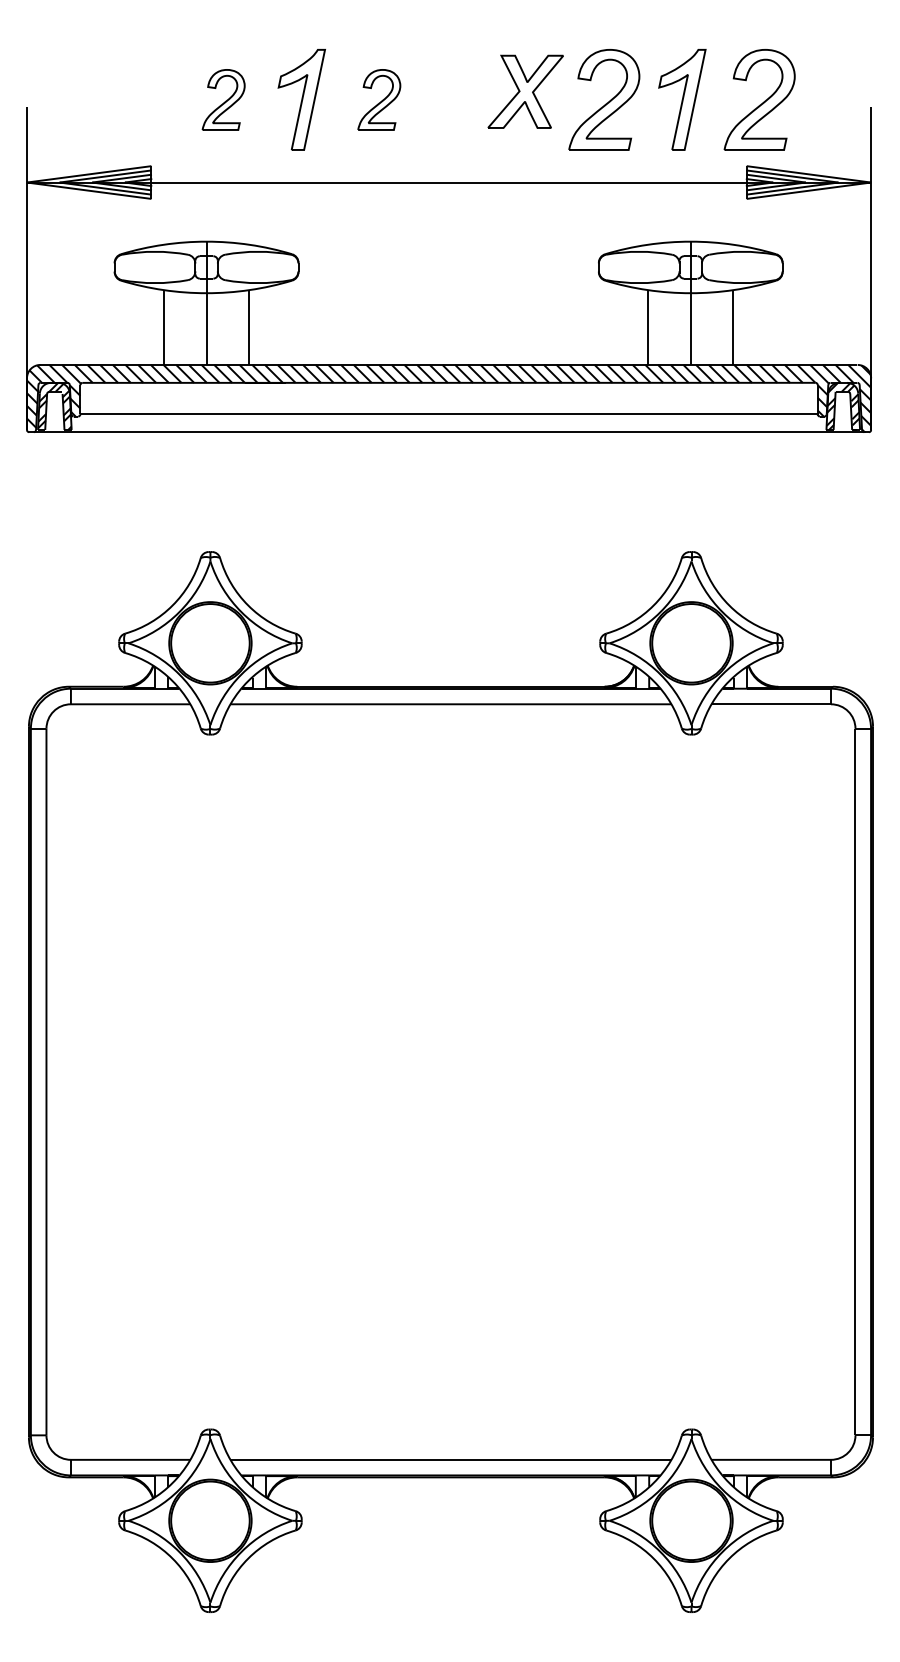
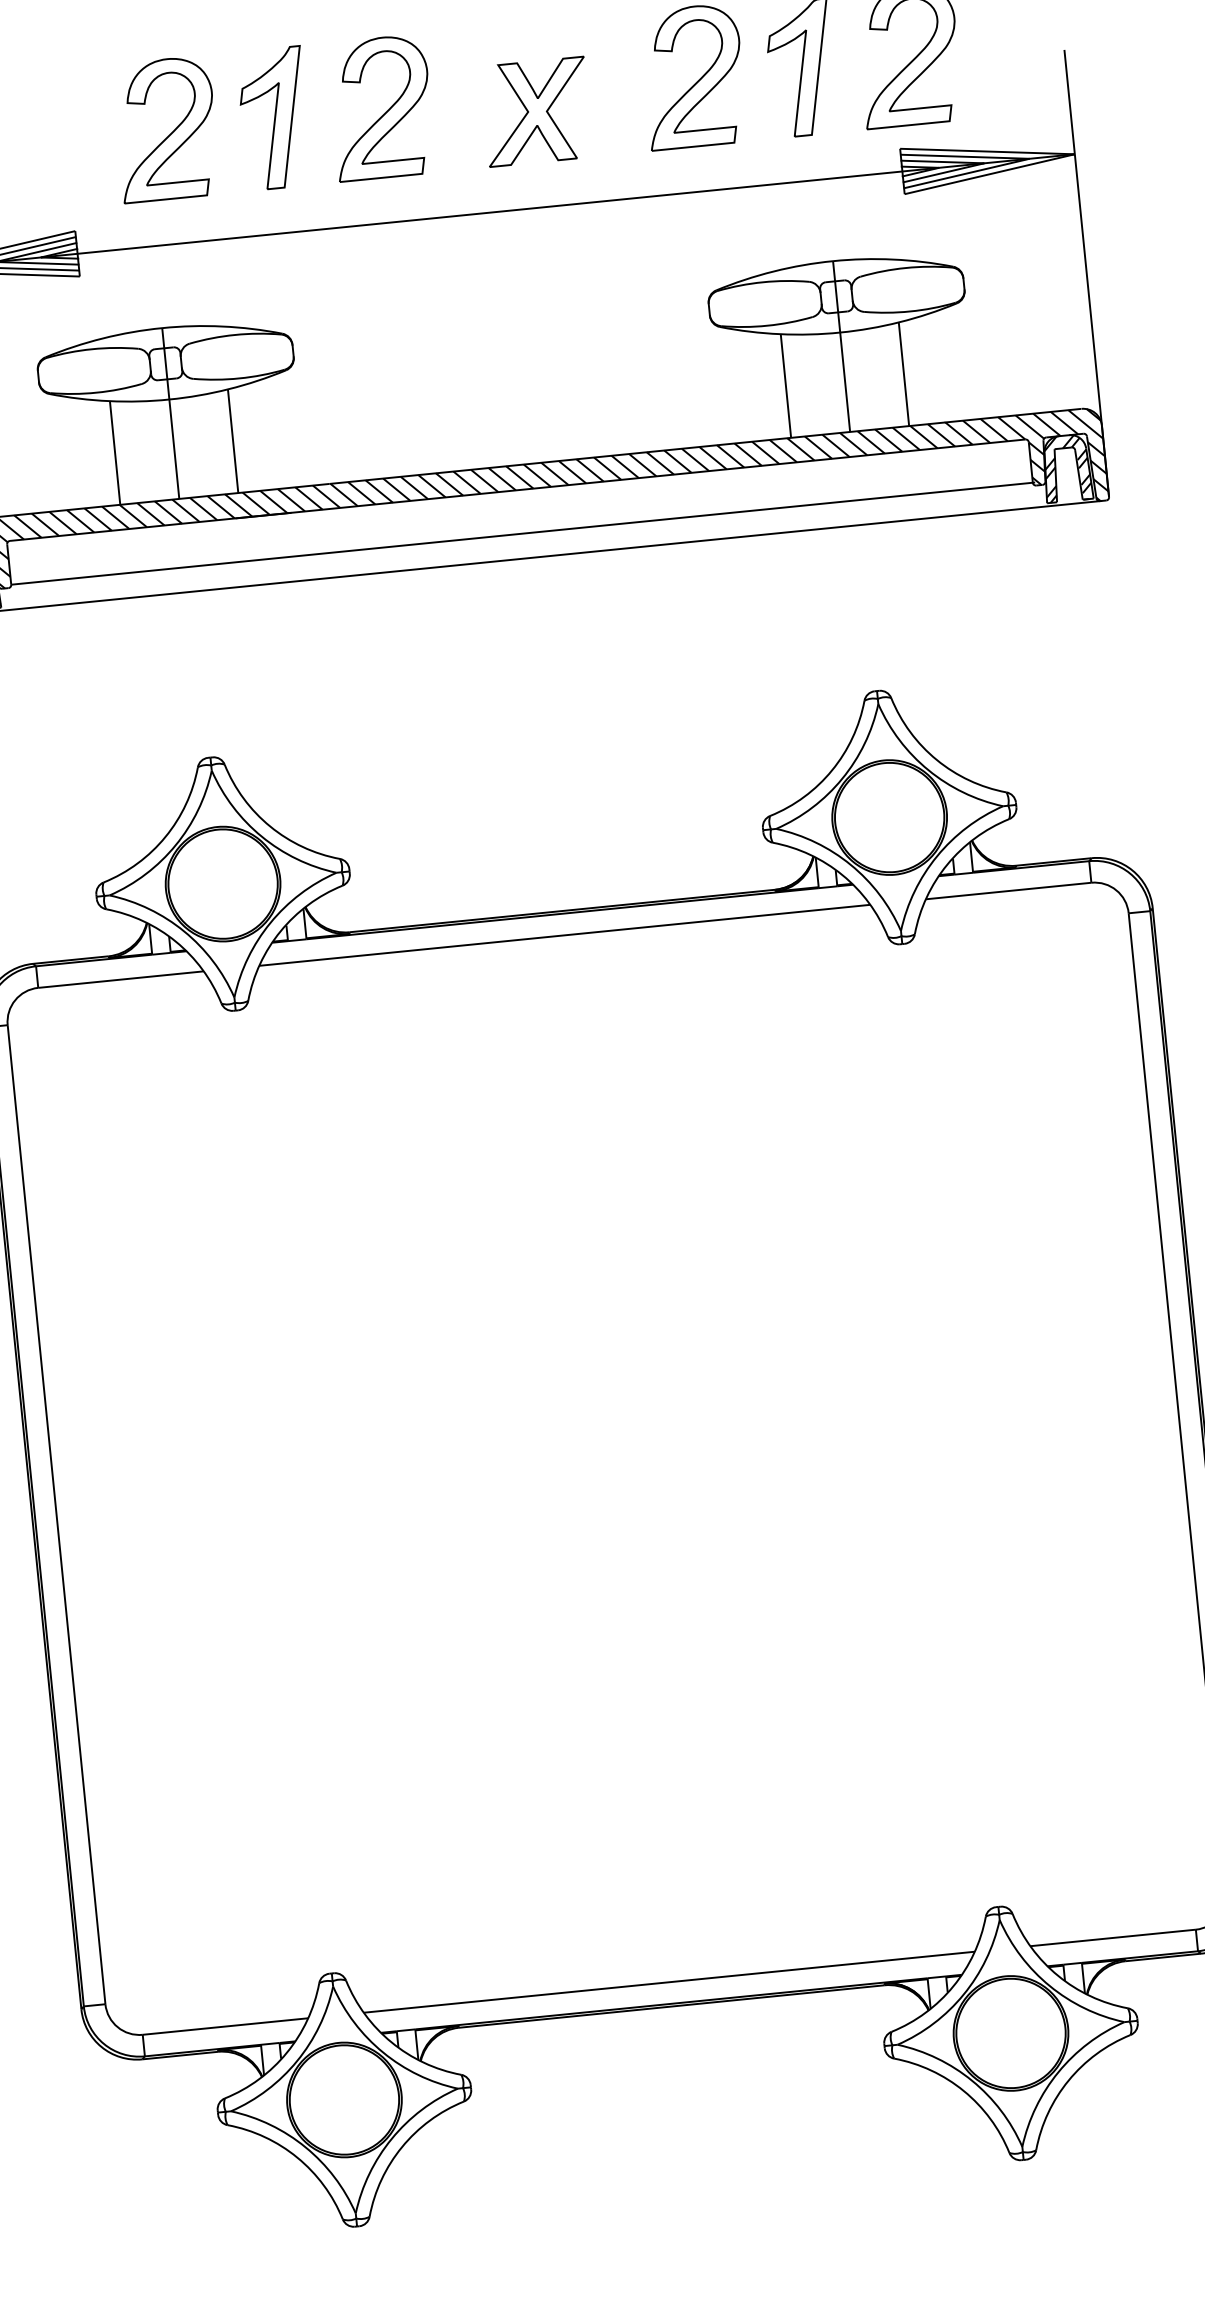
part: (525, 91) -> (536, 111), moved
part: (223, 99) -> (165, 128), size x1.67
part: (379, 99) -> (382, 107), size x1.67

